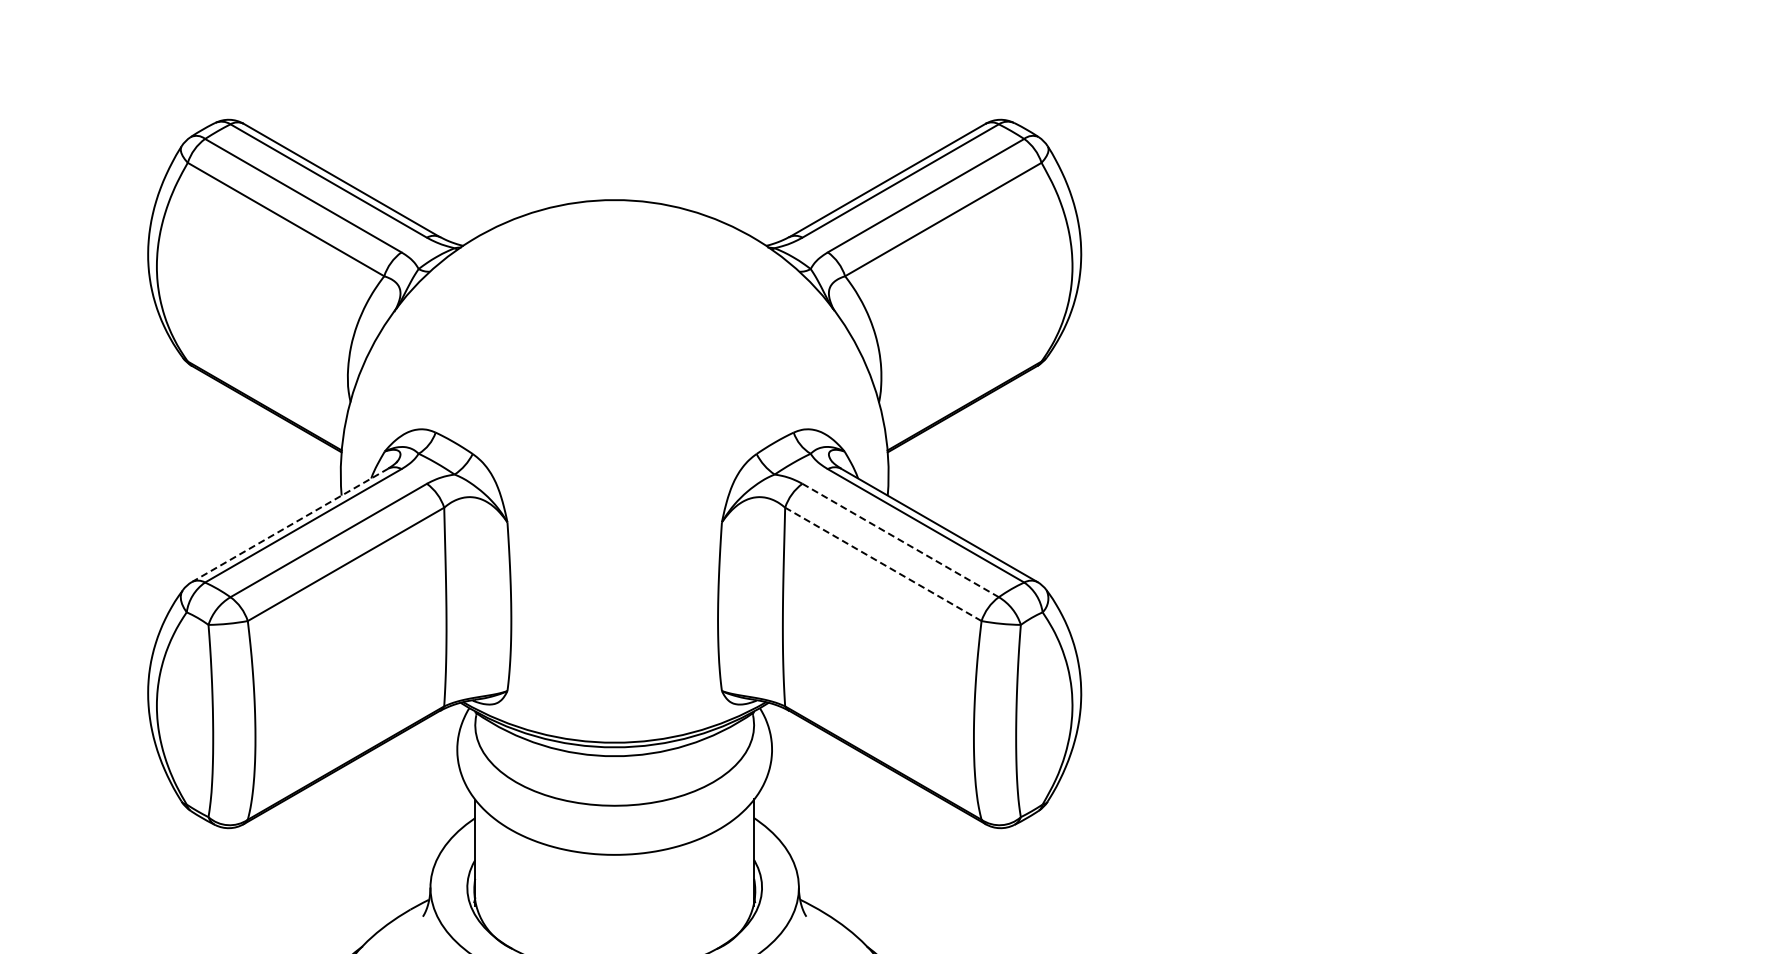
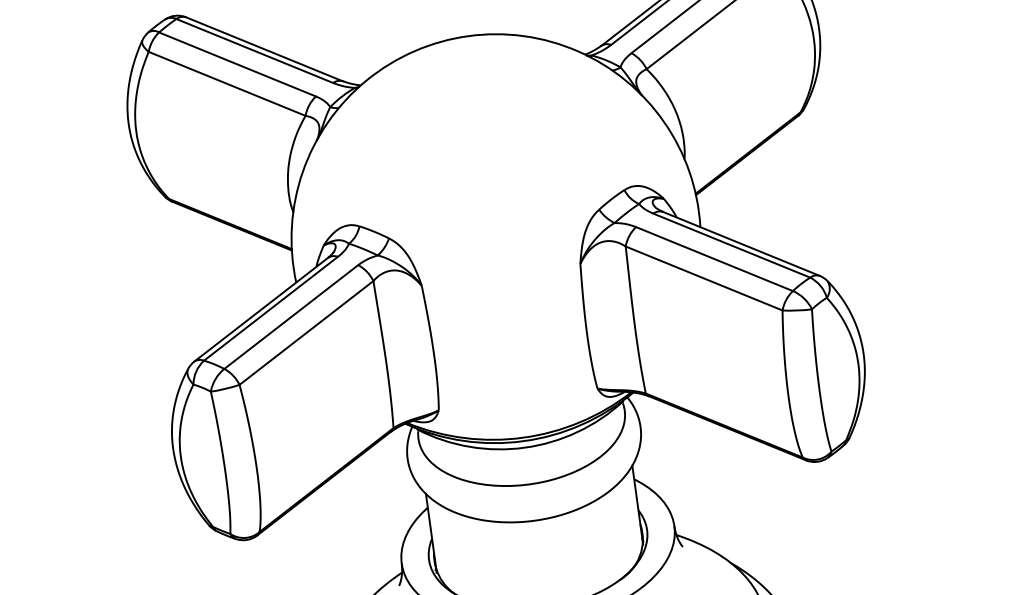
line: (289, 525) -> (260, 309), dashed -> solid
line: (901, 540) -> (715, 258), dashed -> solid
line: (882, 564) -> (703, 278), dashed -> solid

